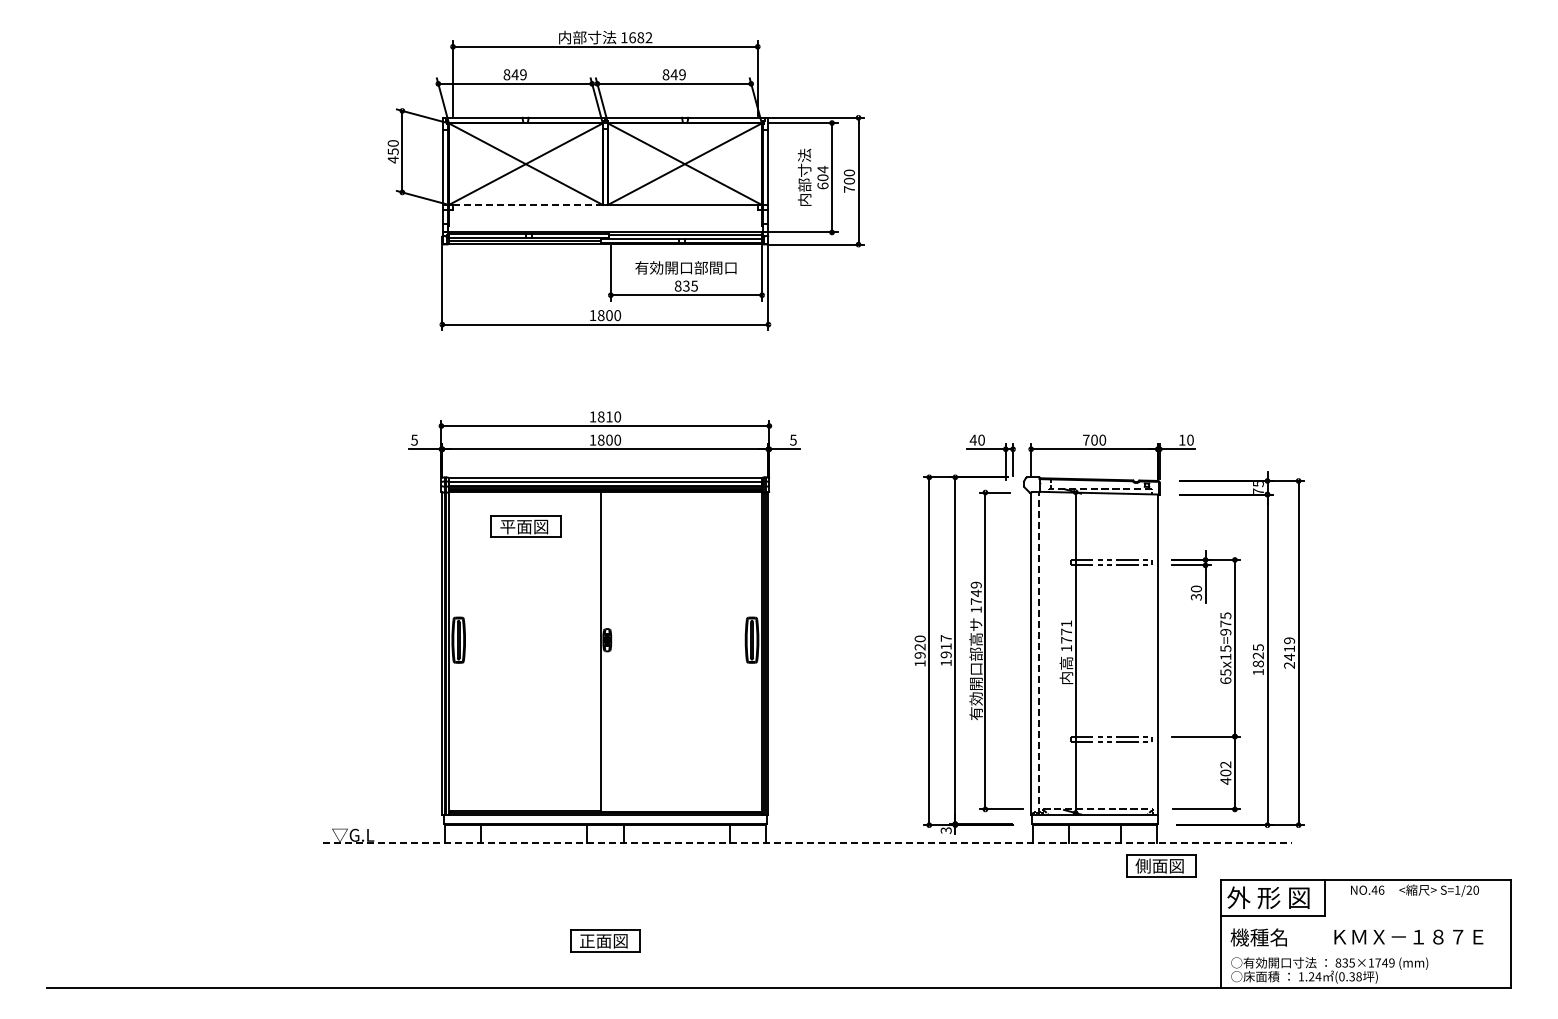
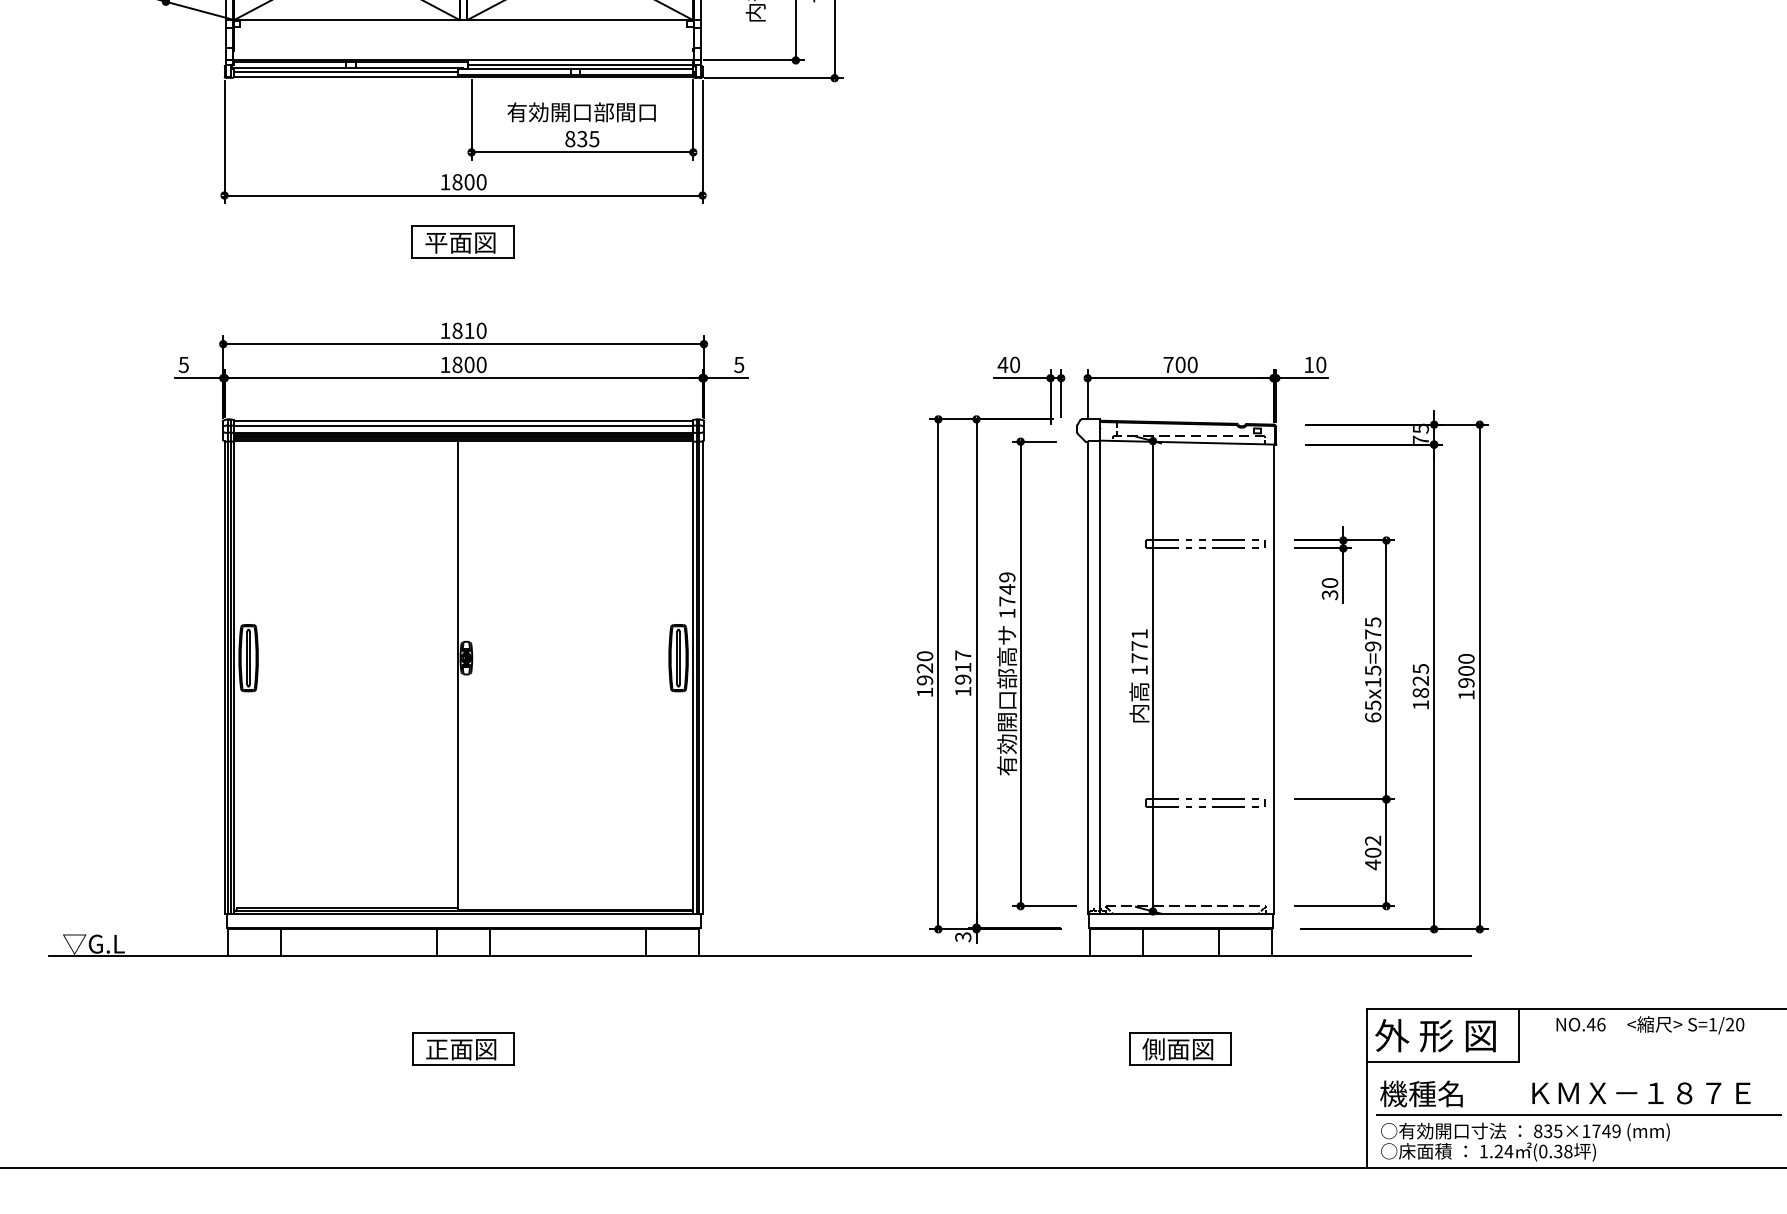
line: (525, 204) -> (346, 19), dashed -> solid
part: (525, 526) -> (462, 242), moved
line: (1039, 652) -> (1099, 676), dashed -> solid
text: (1289, 652) -> (1466, 676), 2419 -> 1900
line: (807, 843) -> (759, 956), dashed -> solid
part: (1161, 865) -> (1180, 1048), moved
part: (605, 940) -> (463, 1048), moved
line: (1366, 952) -> (1579, 1115), added

